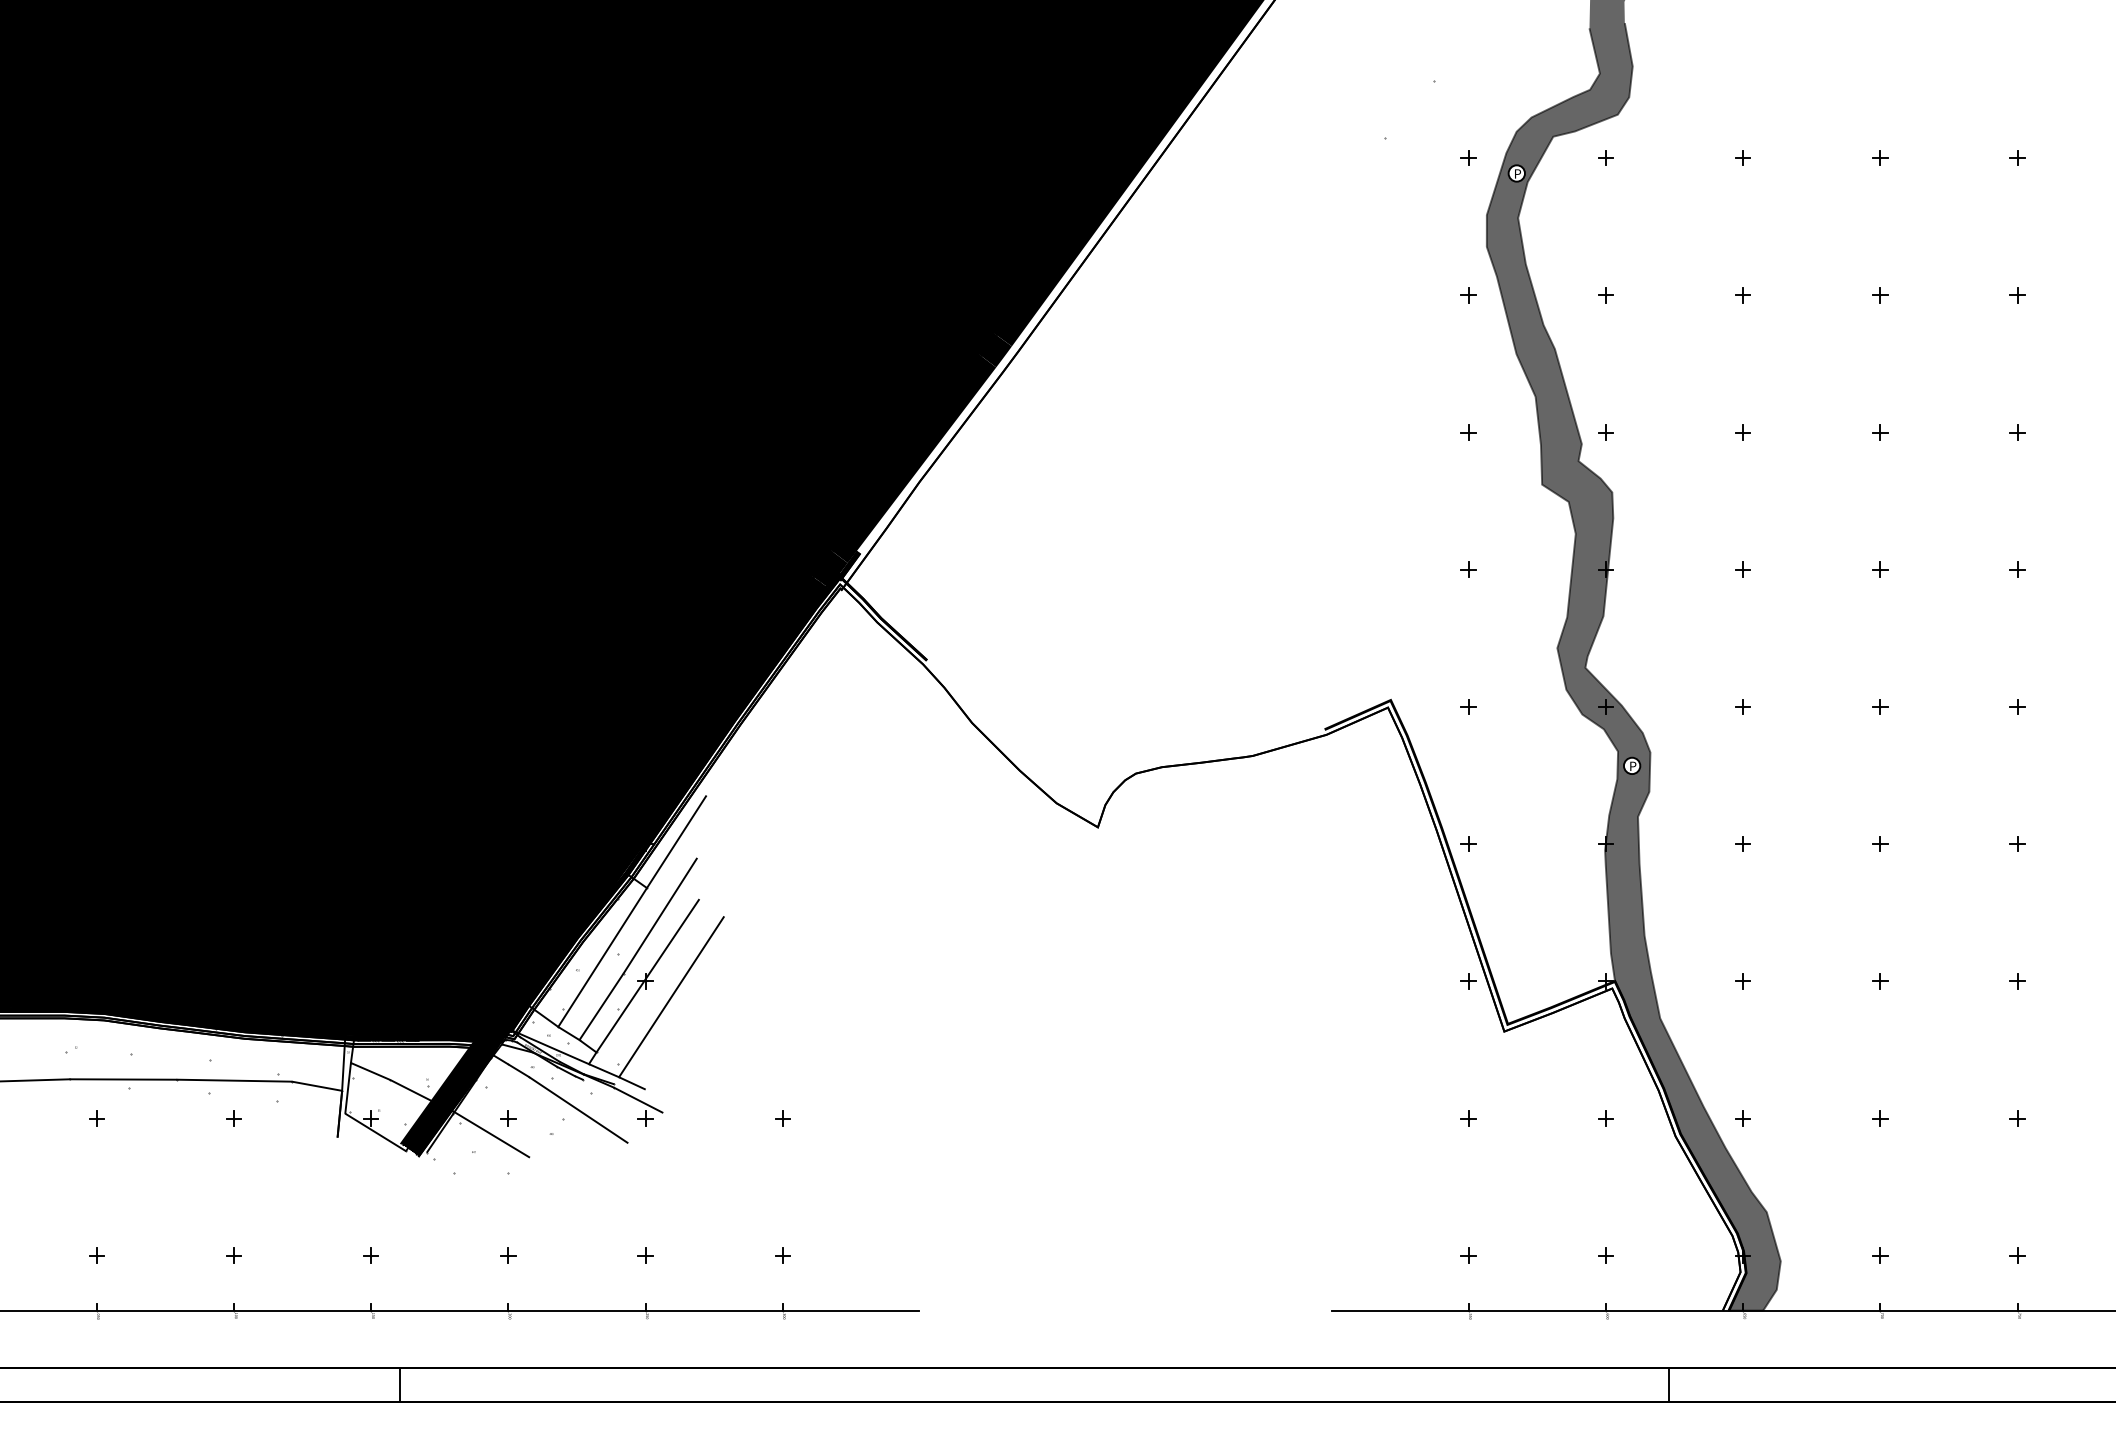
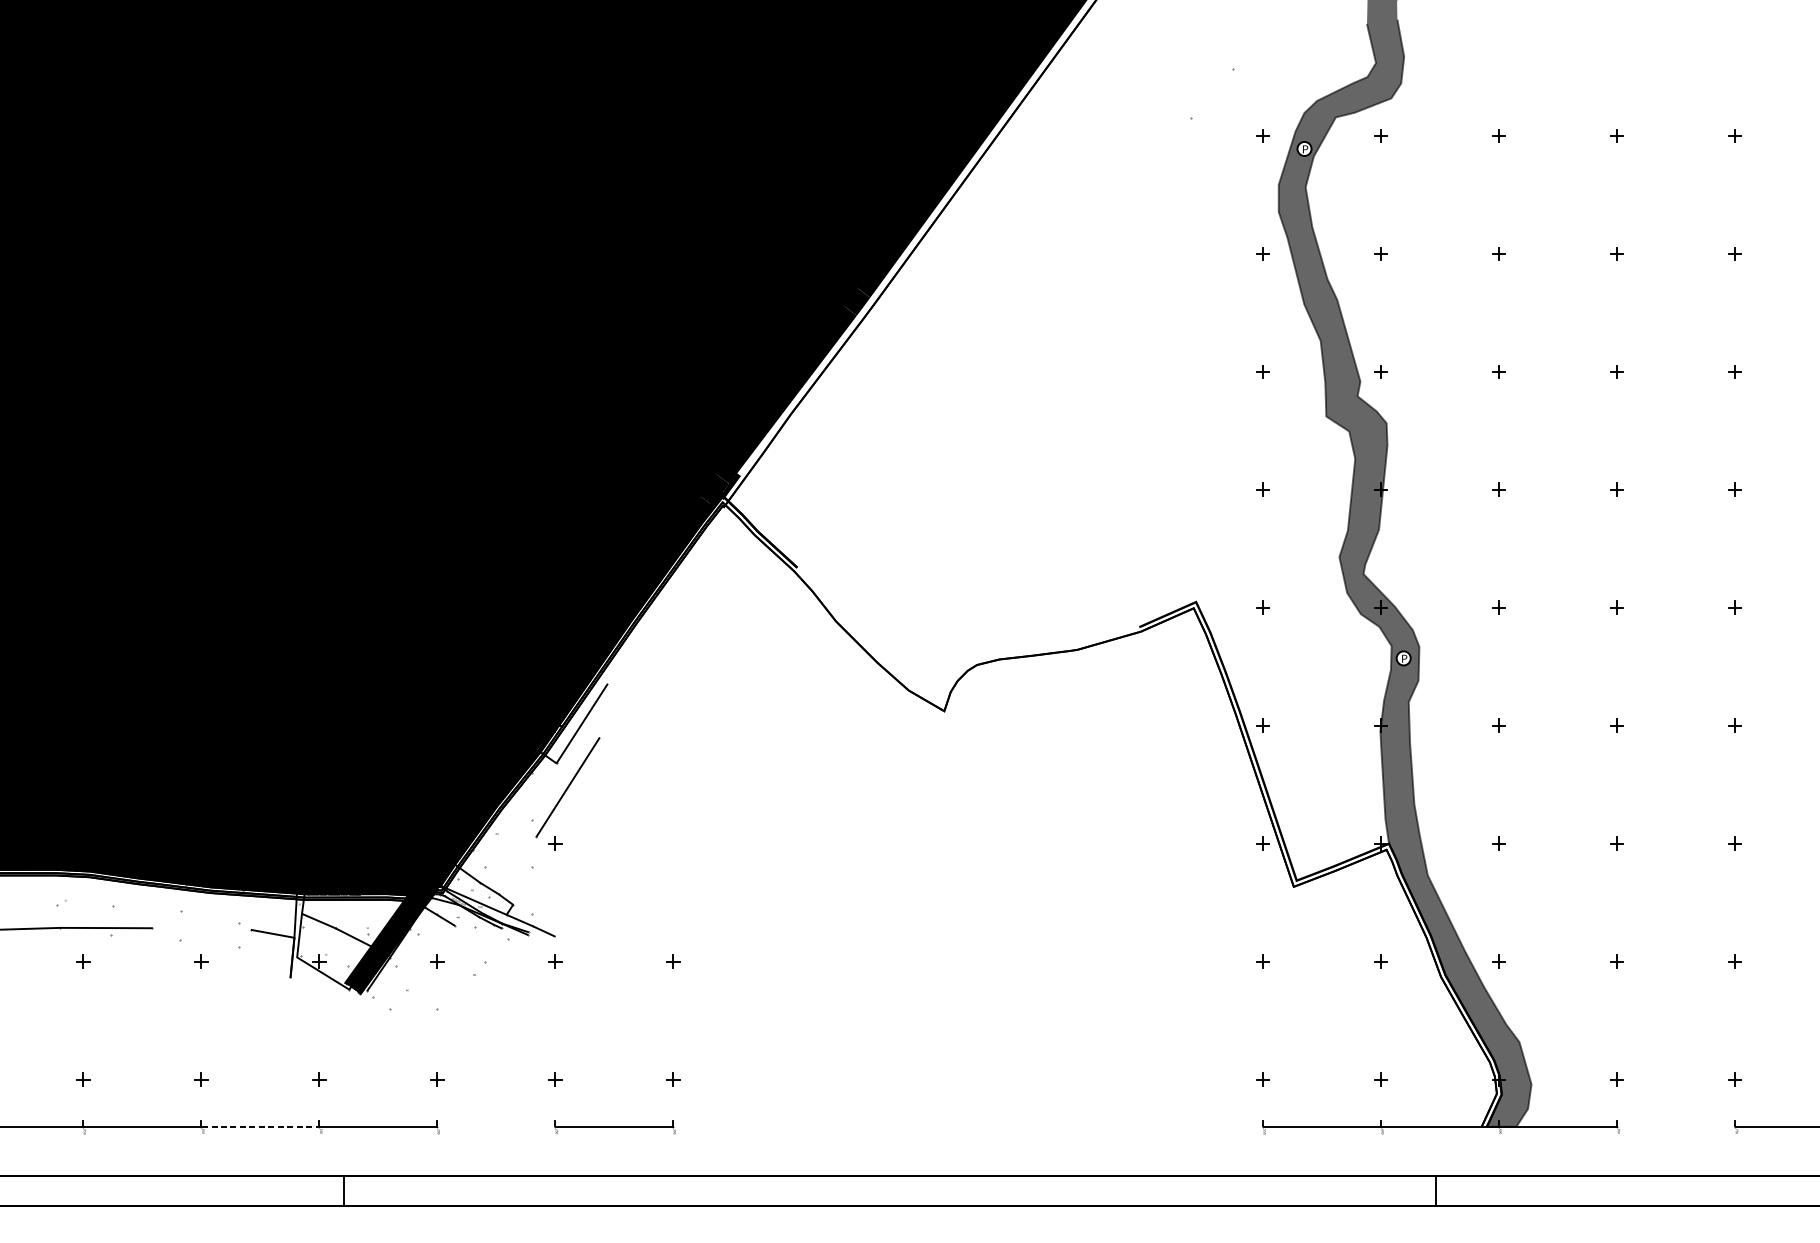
line: (602, 957) -> (518, 823), removed
line: (647, 975) -> (557, 838), removed
line: (671, 996) -> (577, 856), removed
line: (601, 1006) -> (517, 865), removed
line: (234, 1080) -> (201, 928), removed
line: (638, 1099) -> (549, 945), removed
line: (578, 1109) -> (497, 953), removed
line: (490, 1134) -> (422, 975), removed
line: (302, 1310) -> (260, 1126), solid -> dashed
line: (576, 1310) -> (495, 1126), removed
line: (851, 1310) -> (732, 1126), removed
line: (1400, 1310) -> (1204, 1126), removed
line: (1948, 1310) -> (1675, 1126), removed

